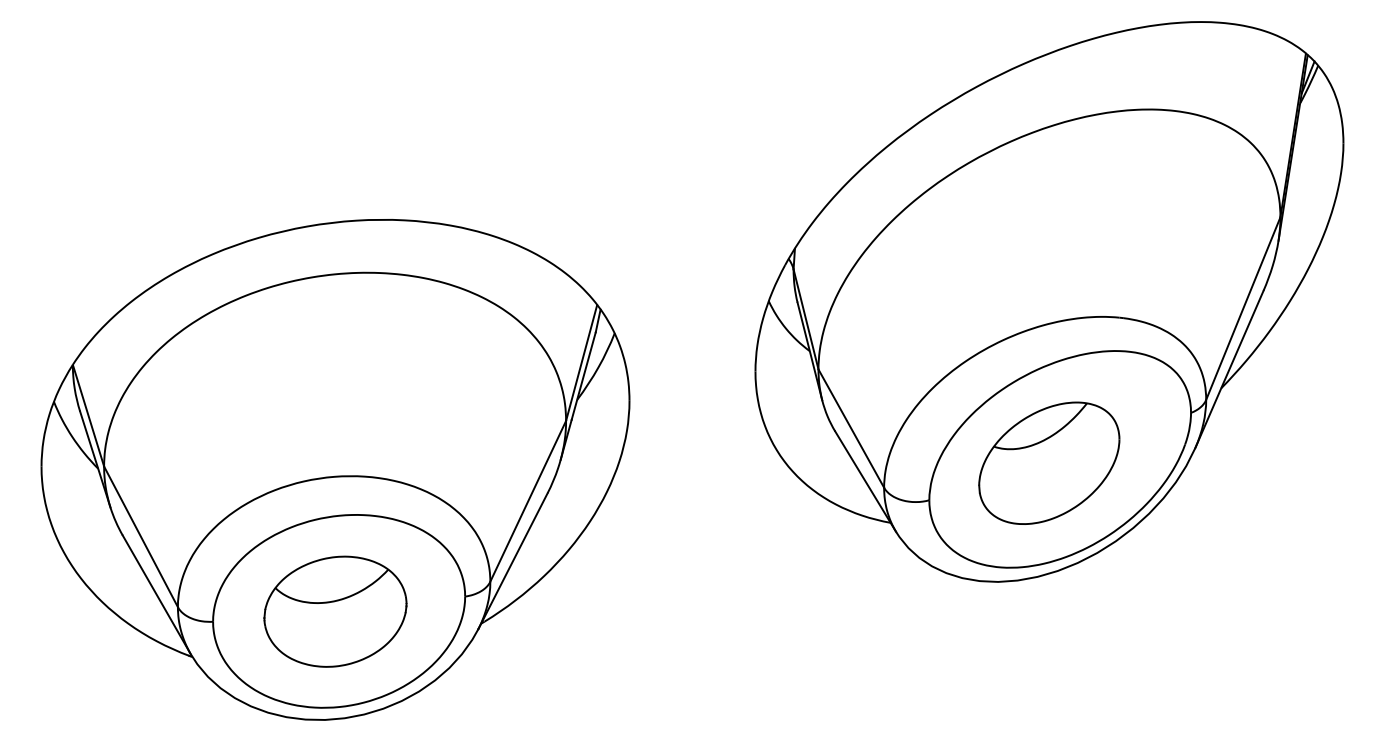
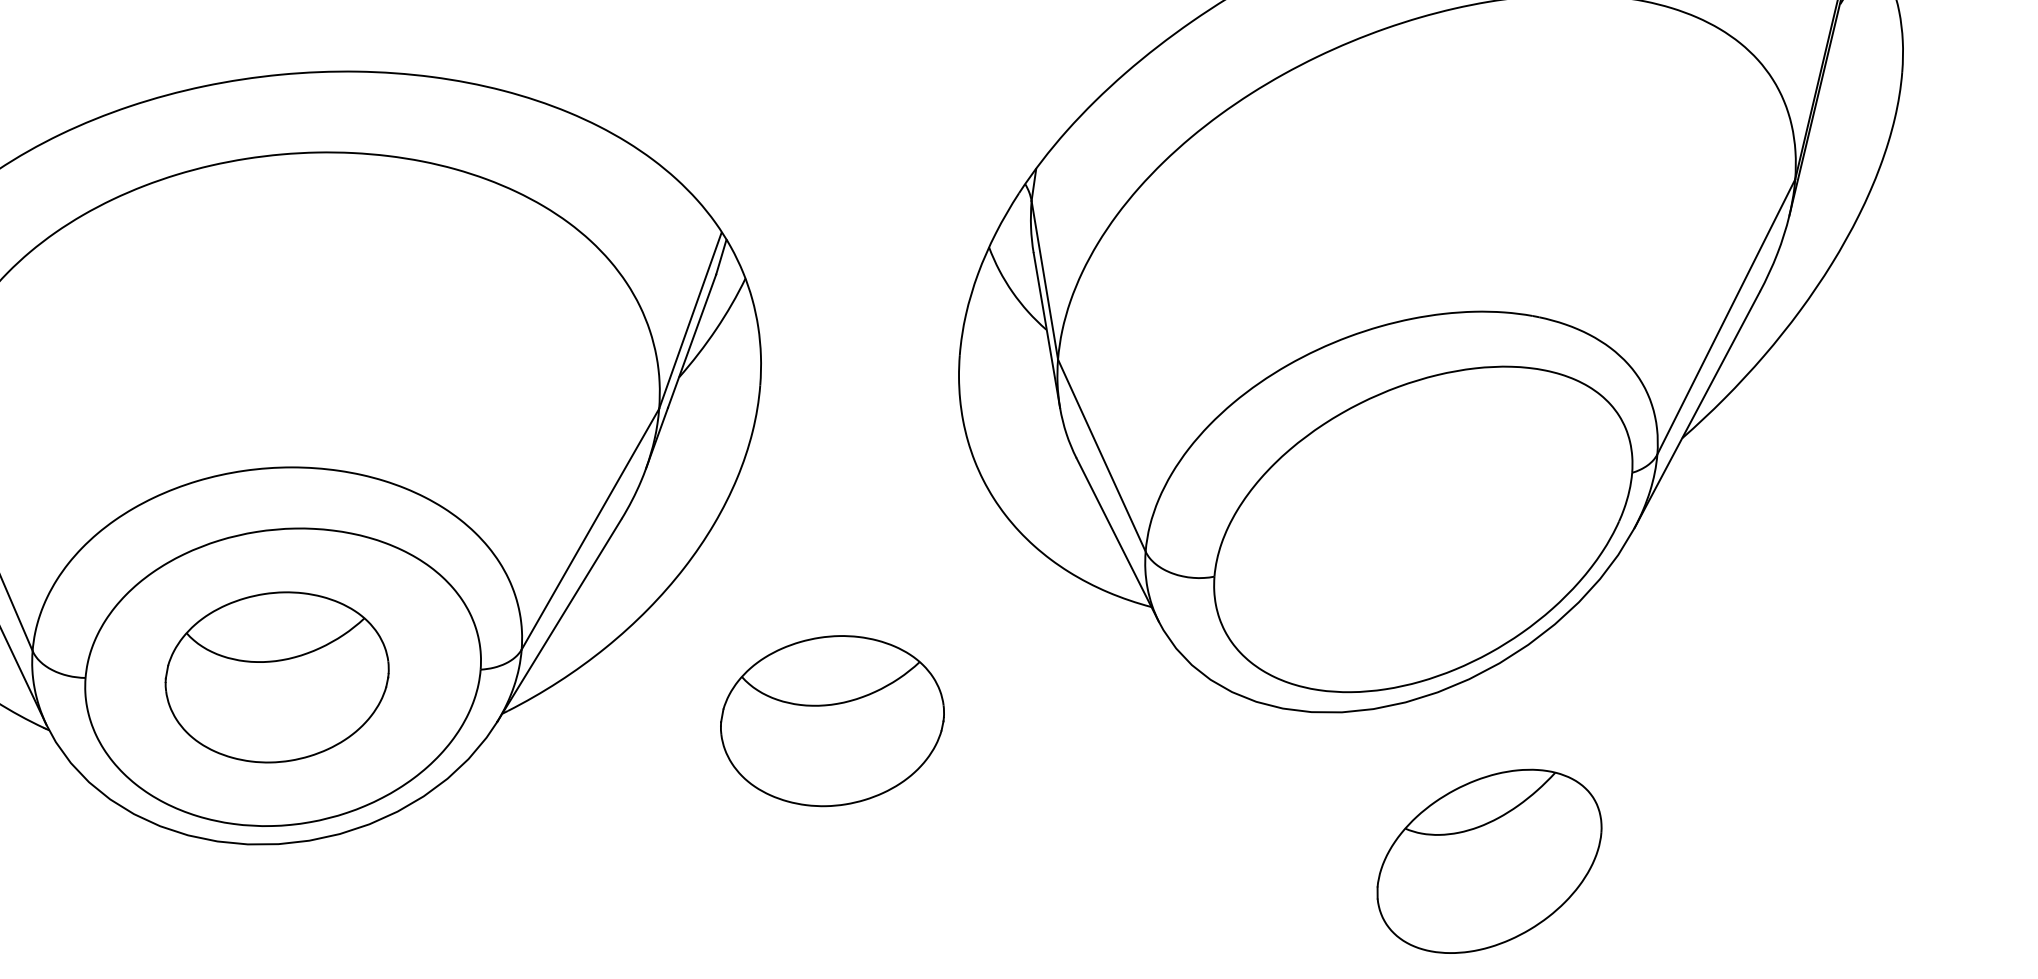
part: (1049, 462) -> (1489, 860), moved
part: (692, 611) -> (832, 720), added

